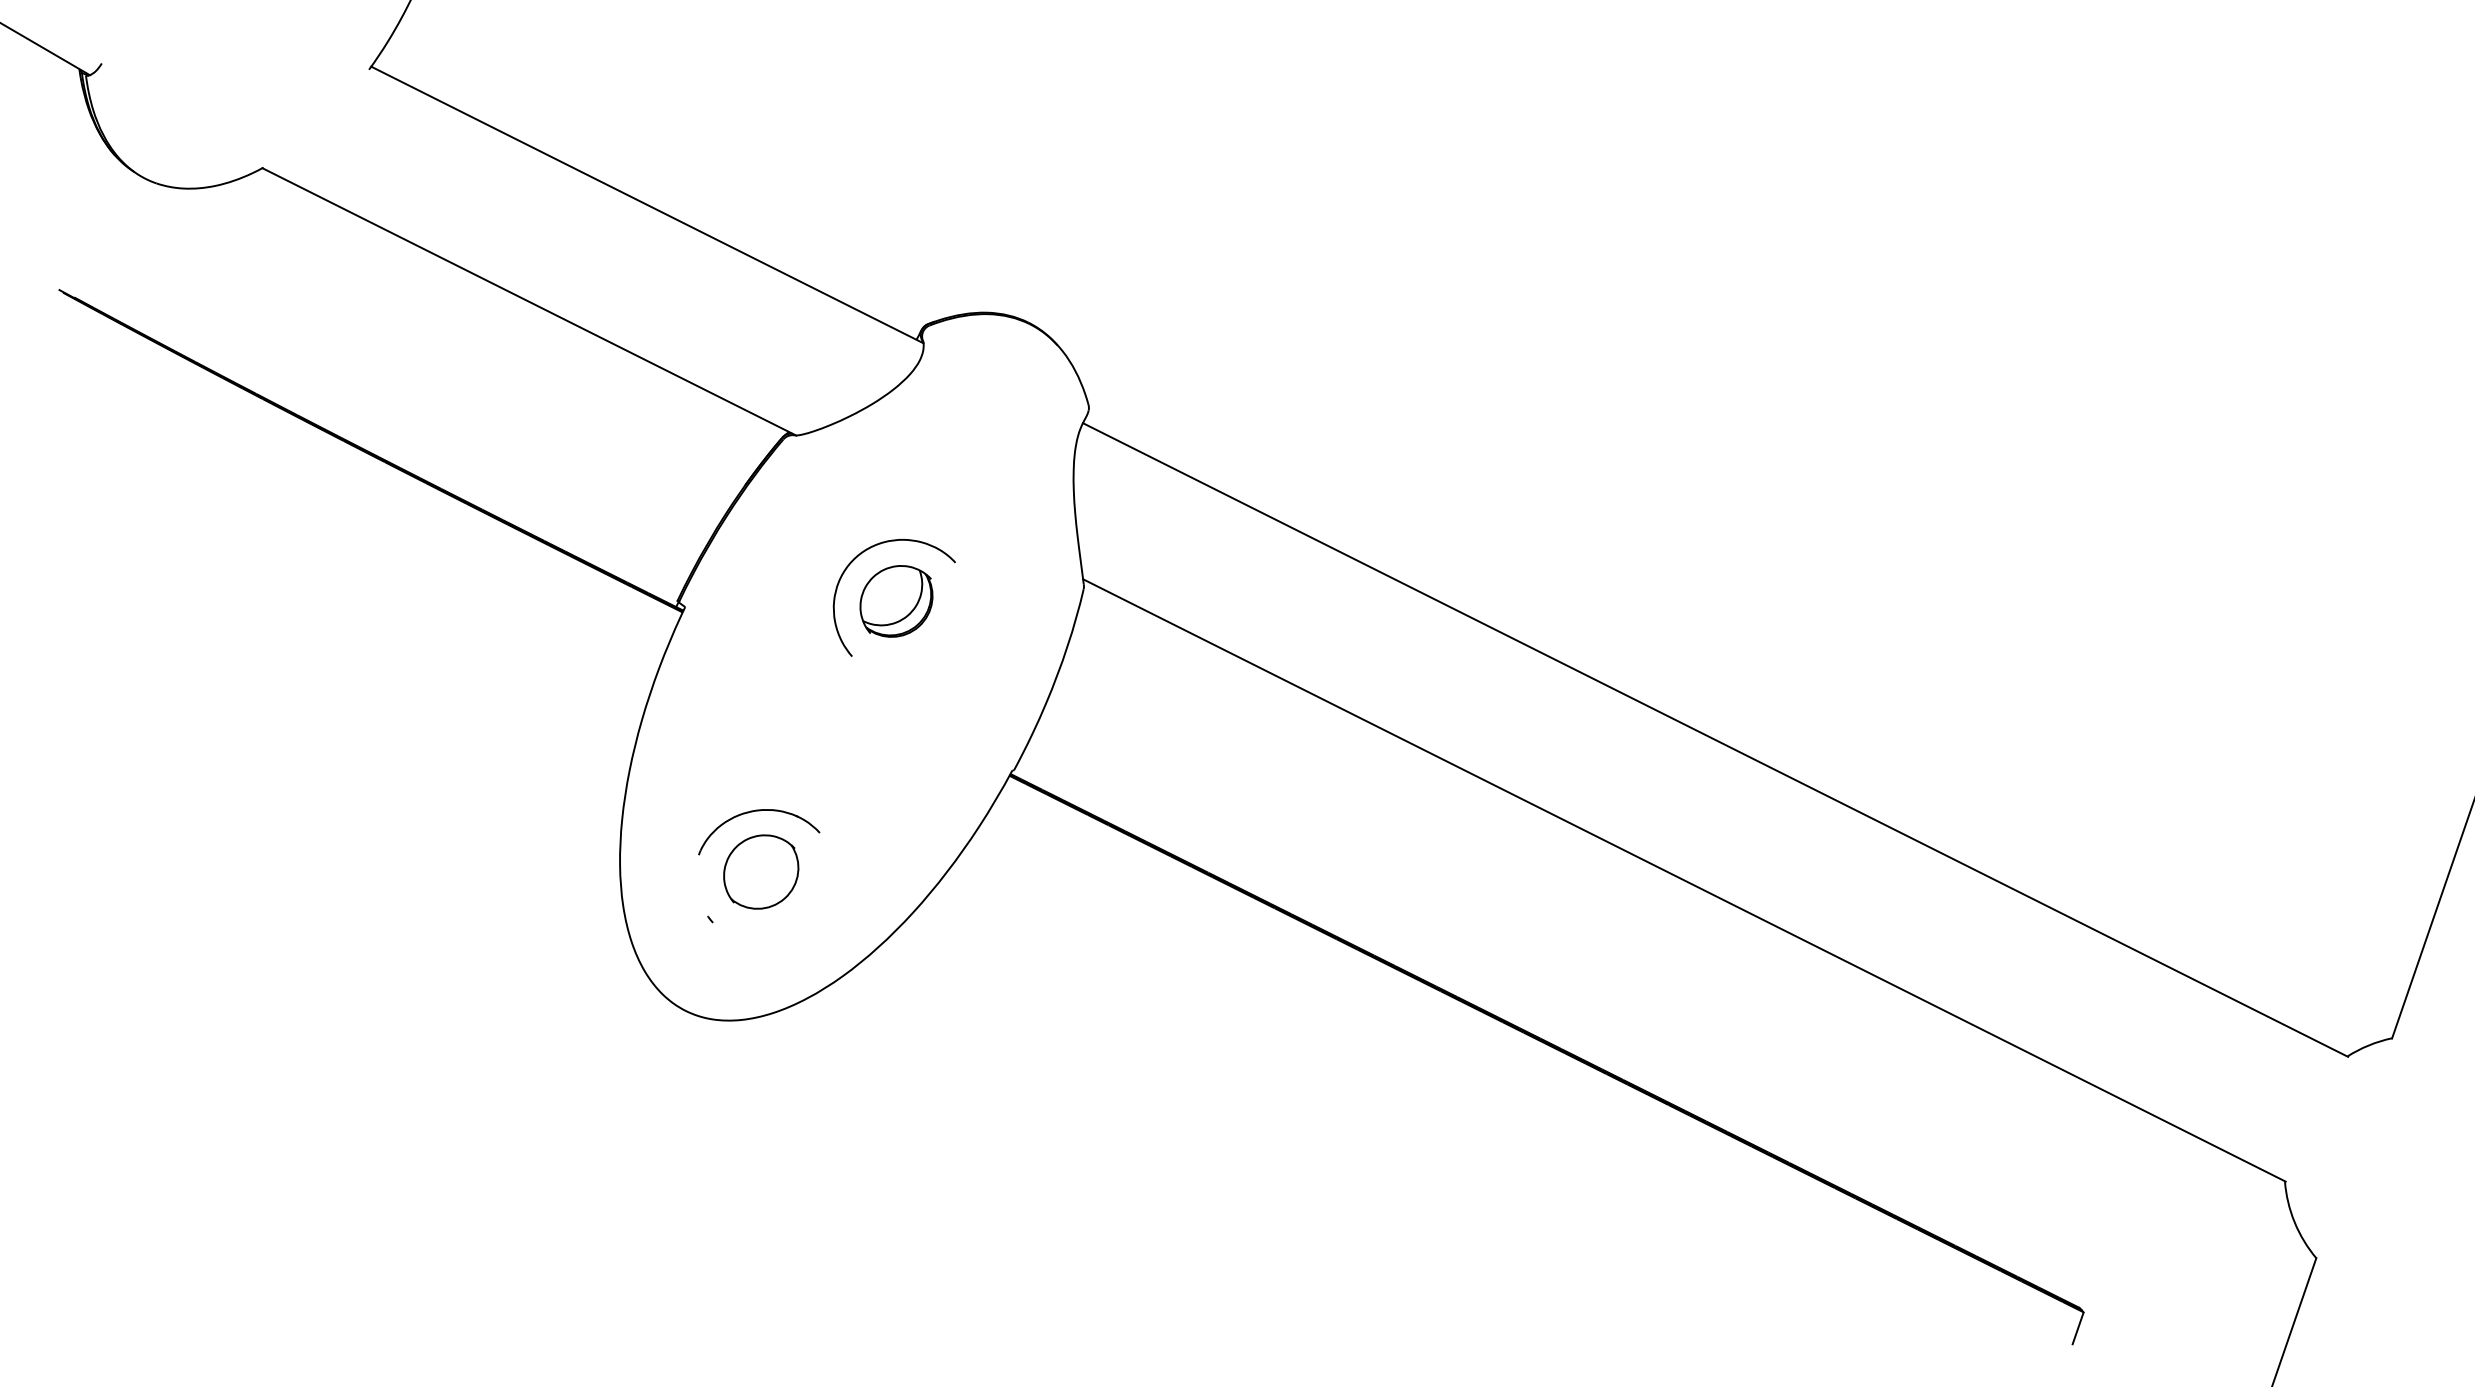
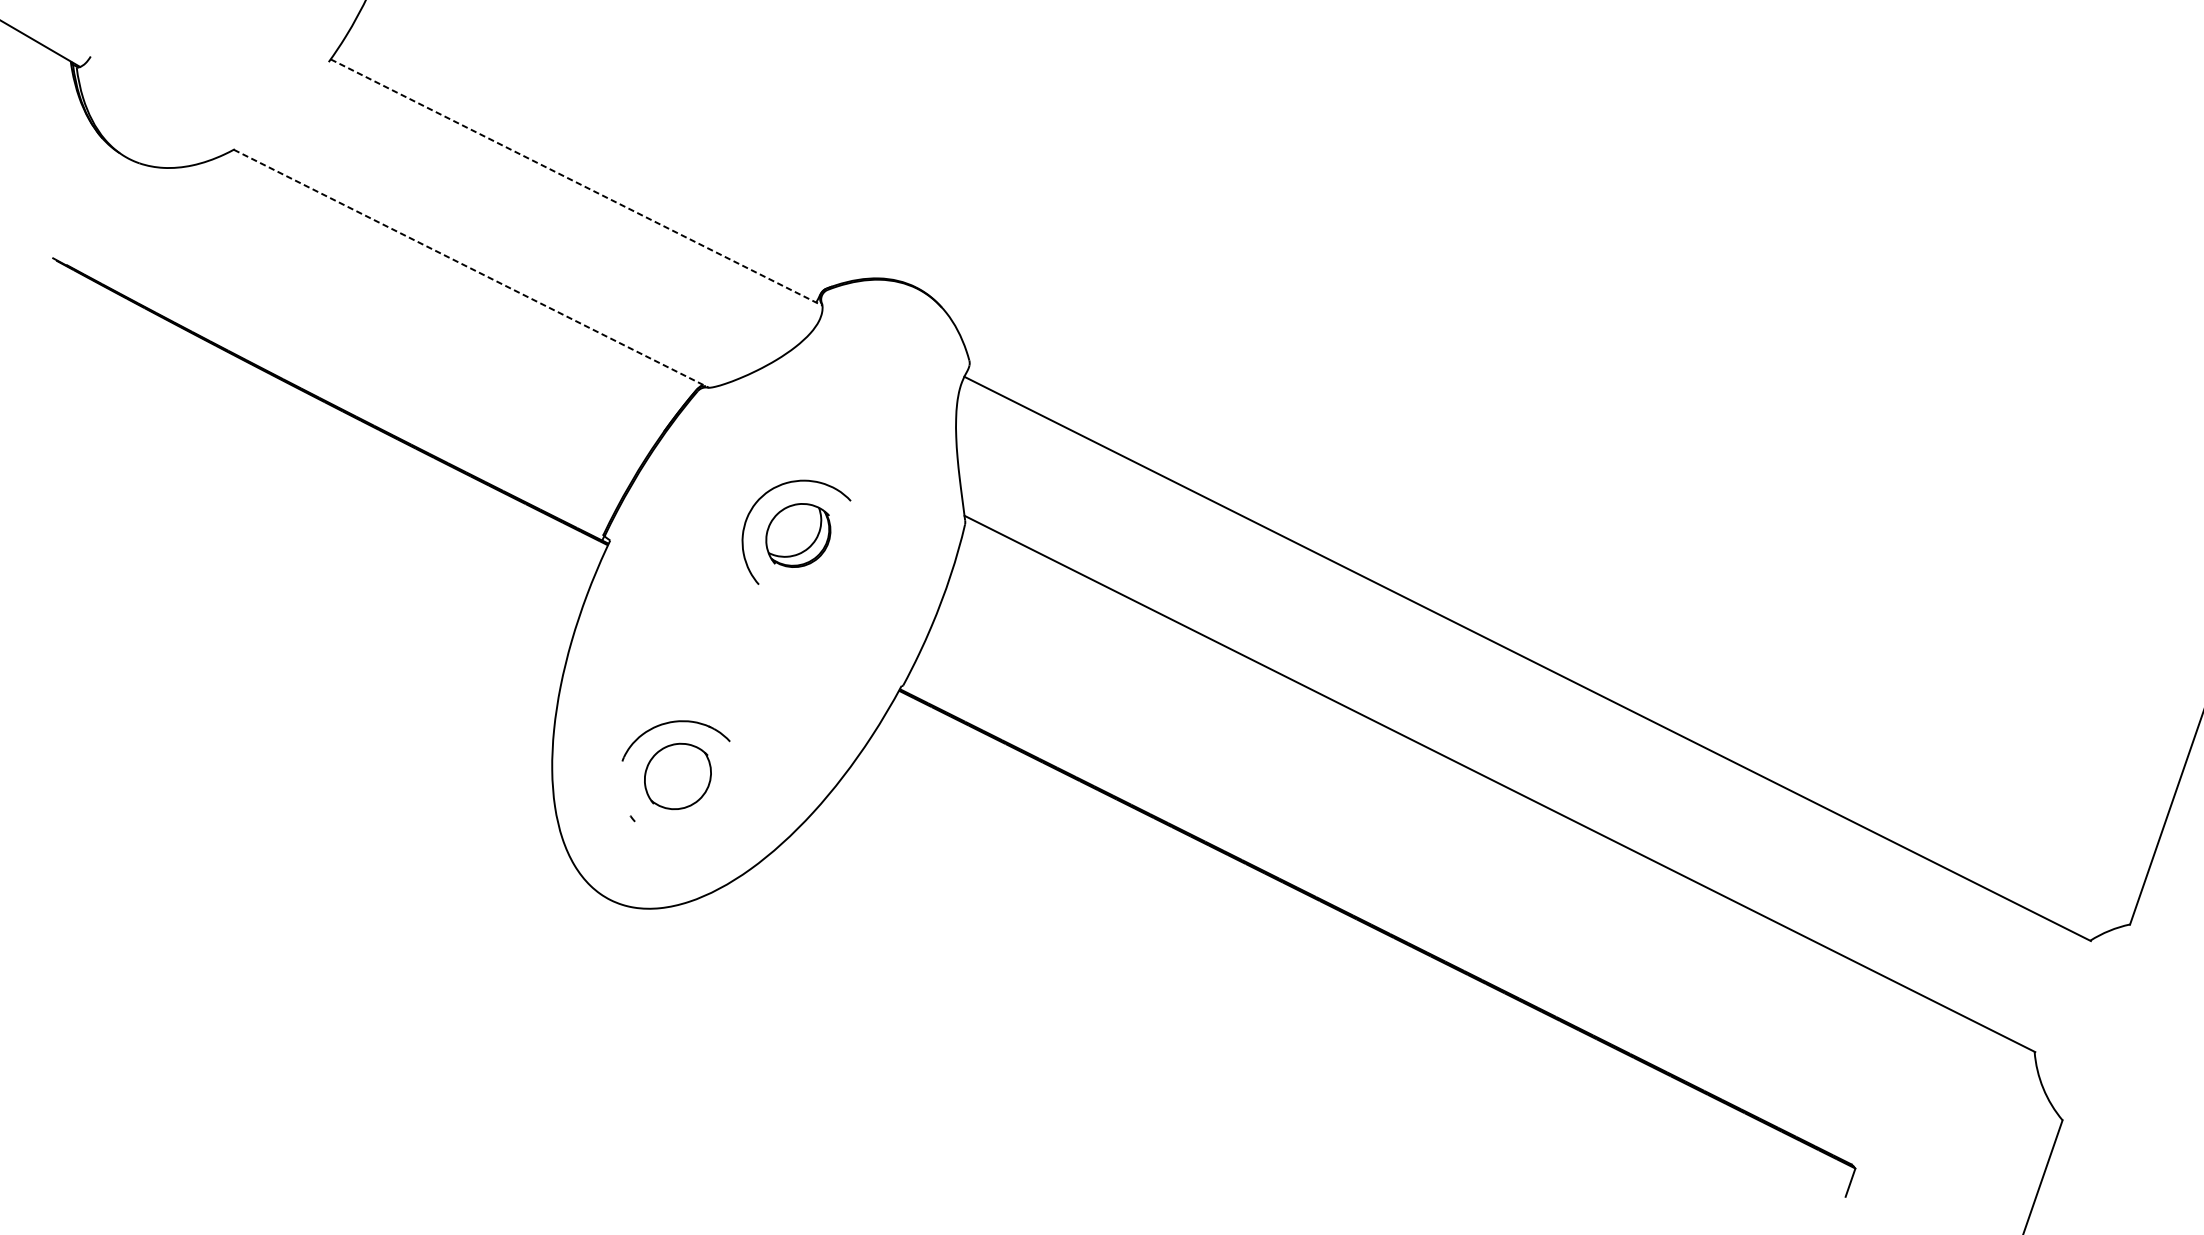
line: (647, 205) -> (576, 182), solid -> dashed
line: (529, 302) -> (471, 269), solid -> dashed

